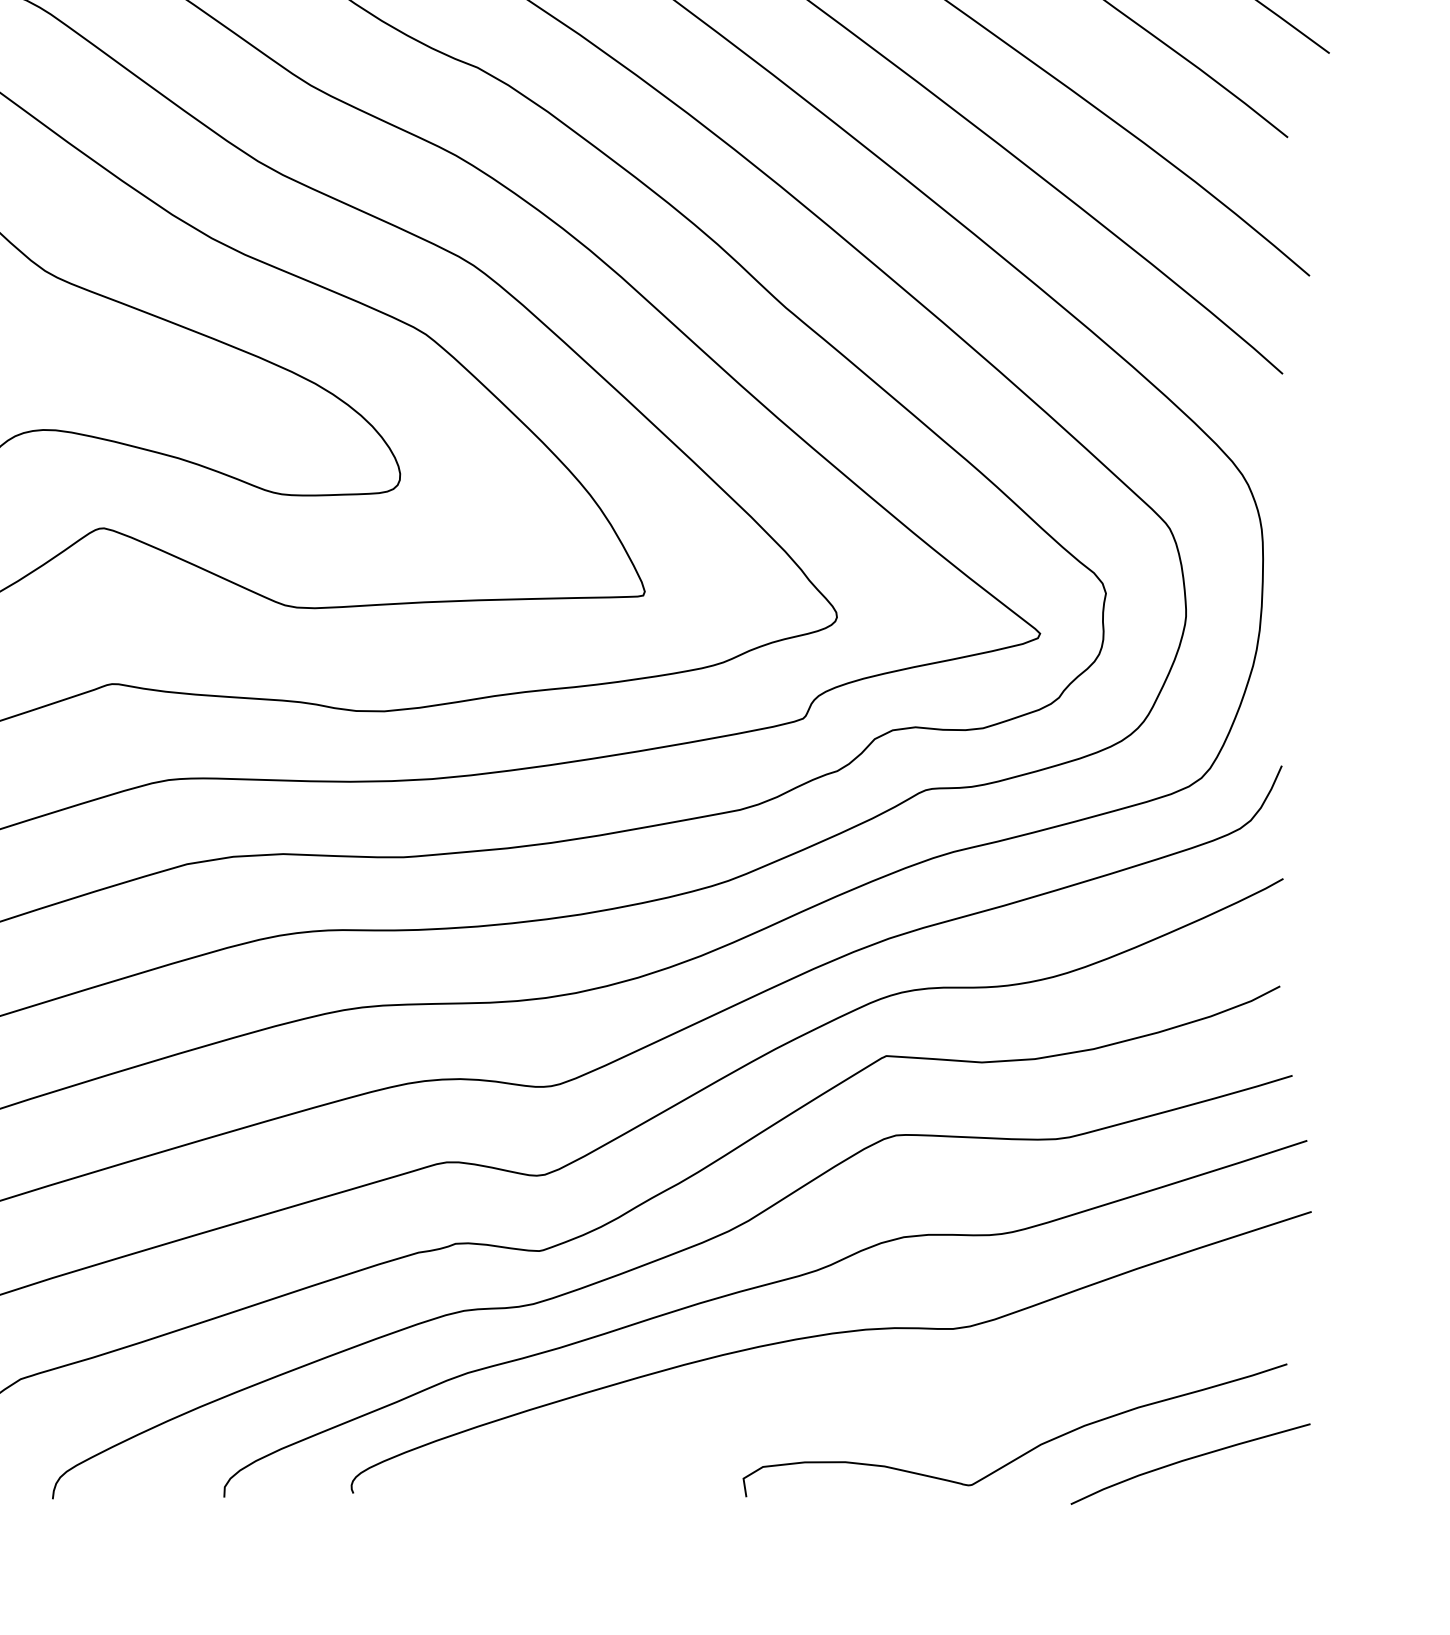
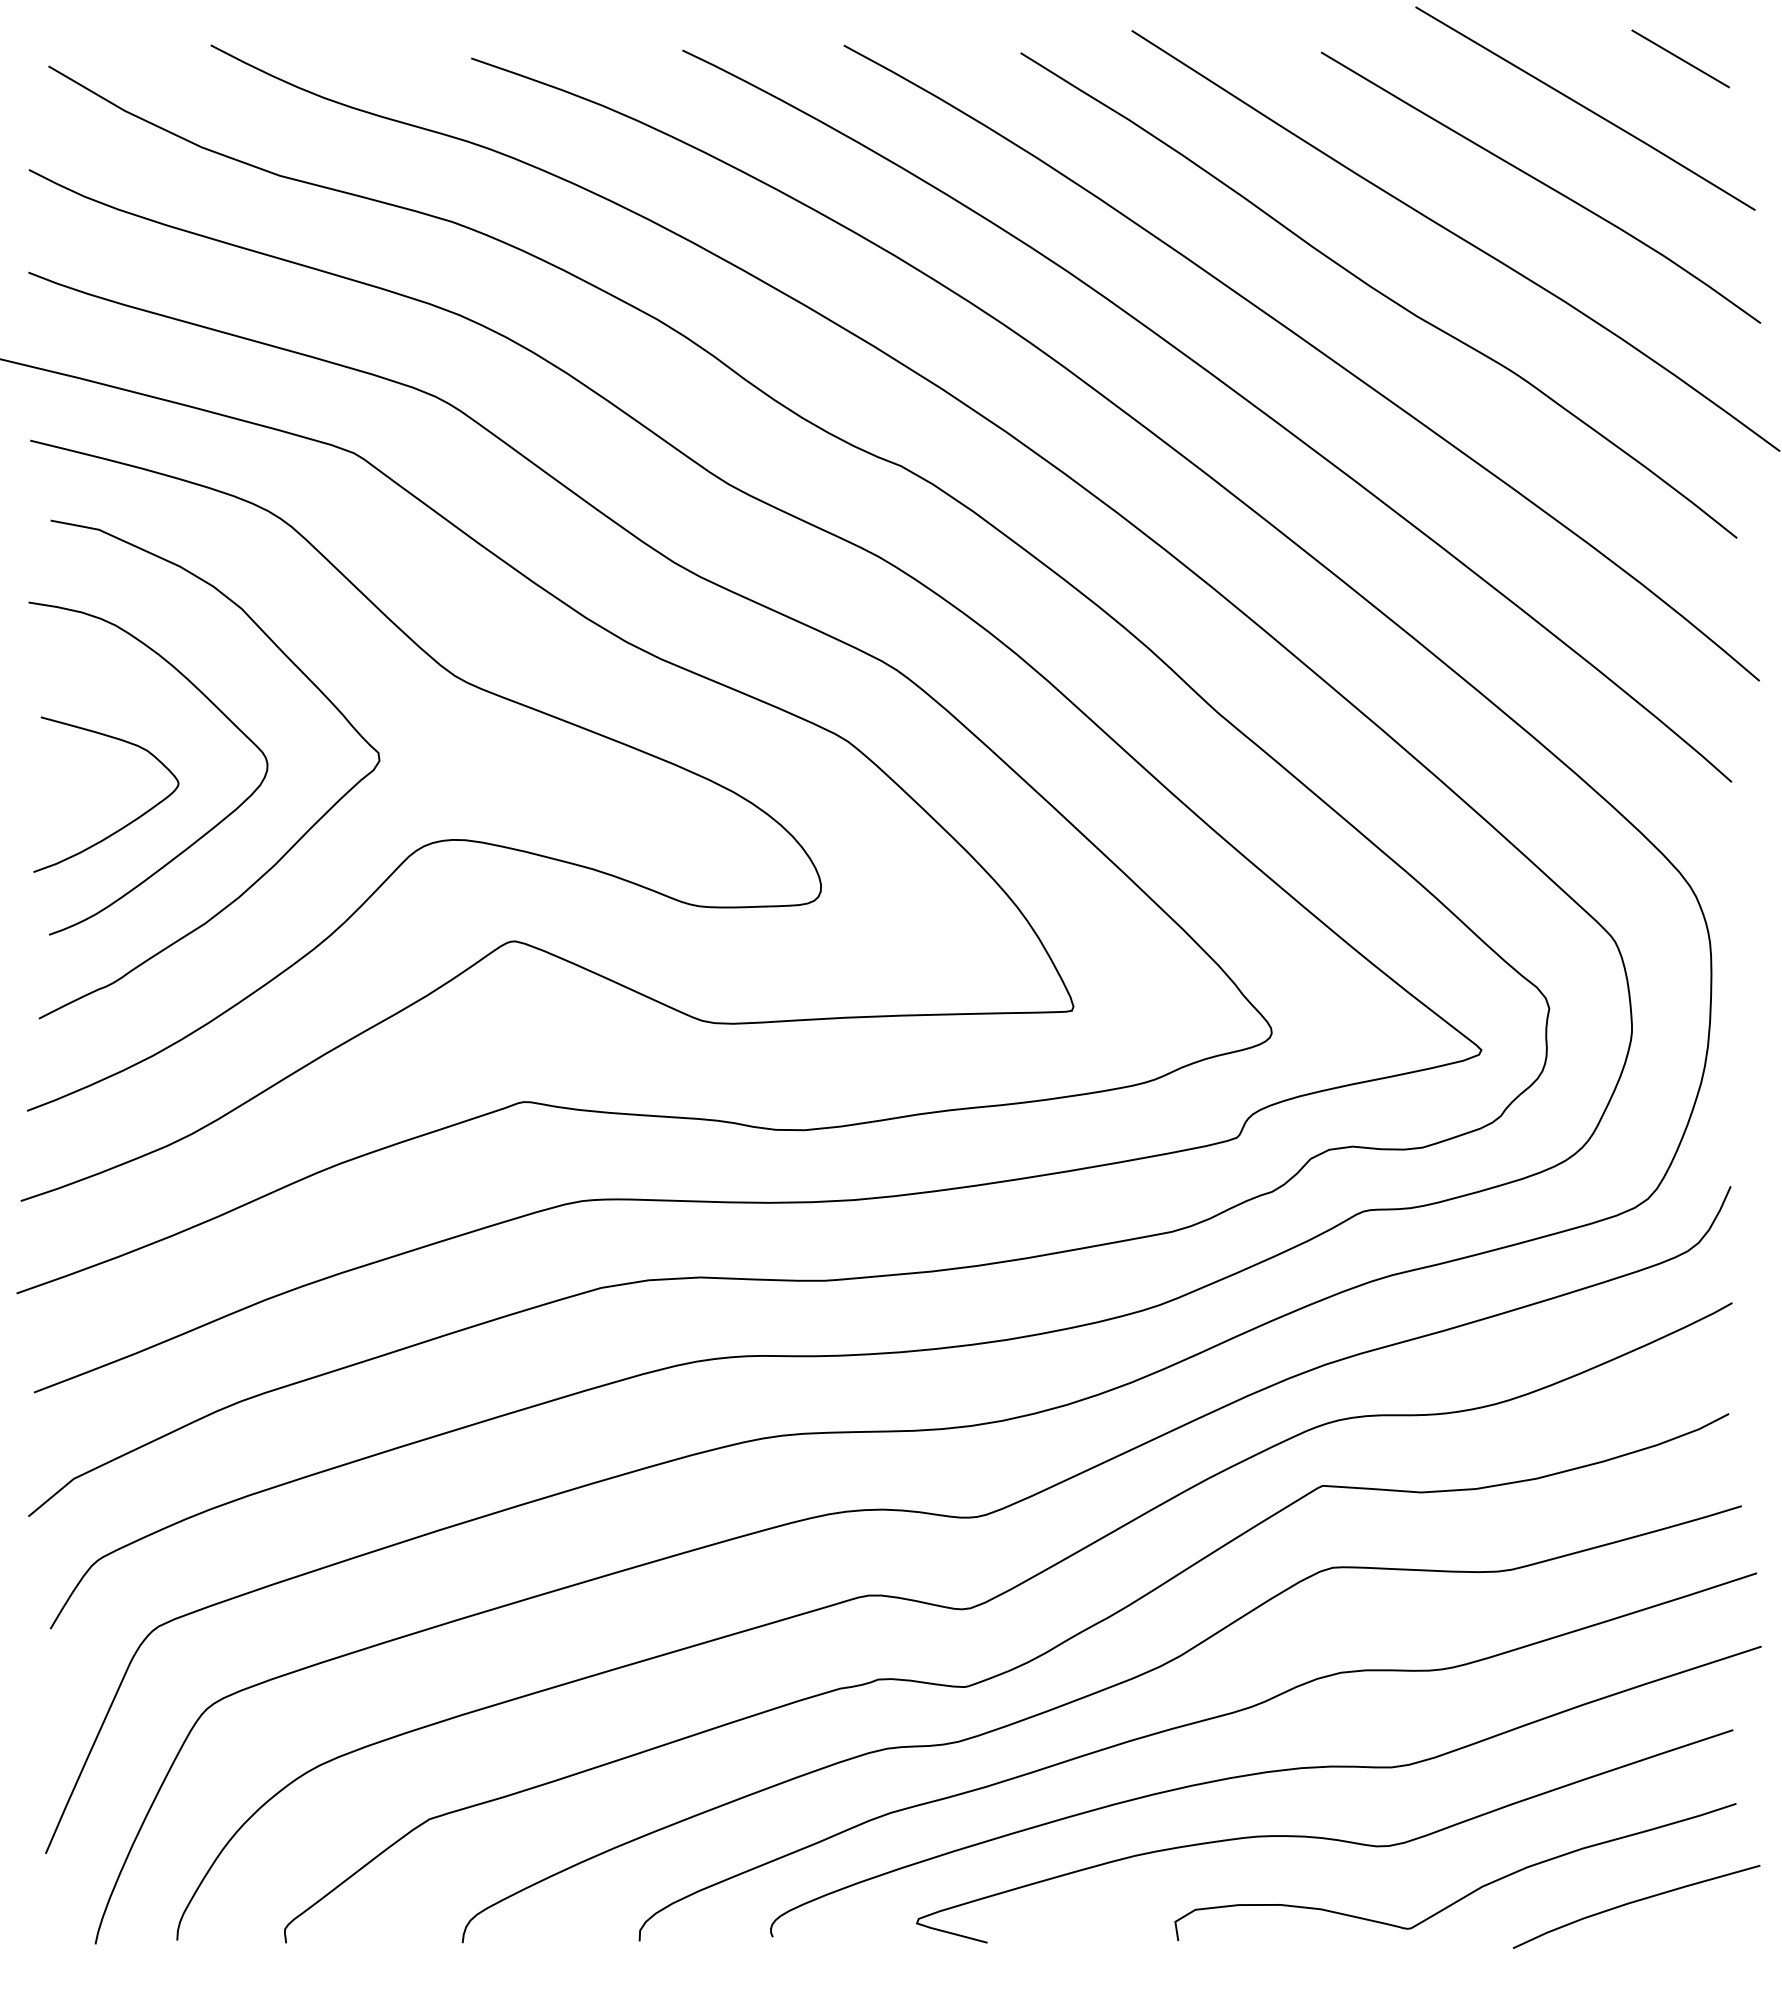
curve: (888, 1396) -> (1324, 1837), added

